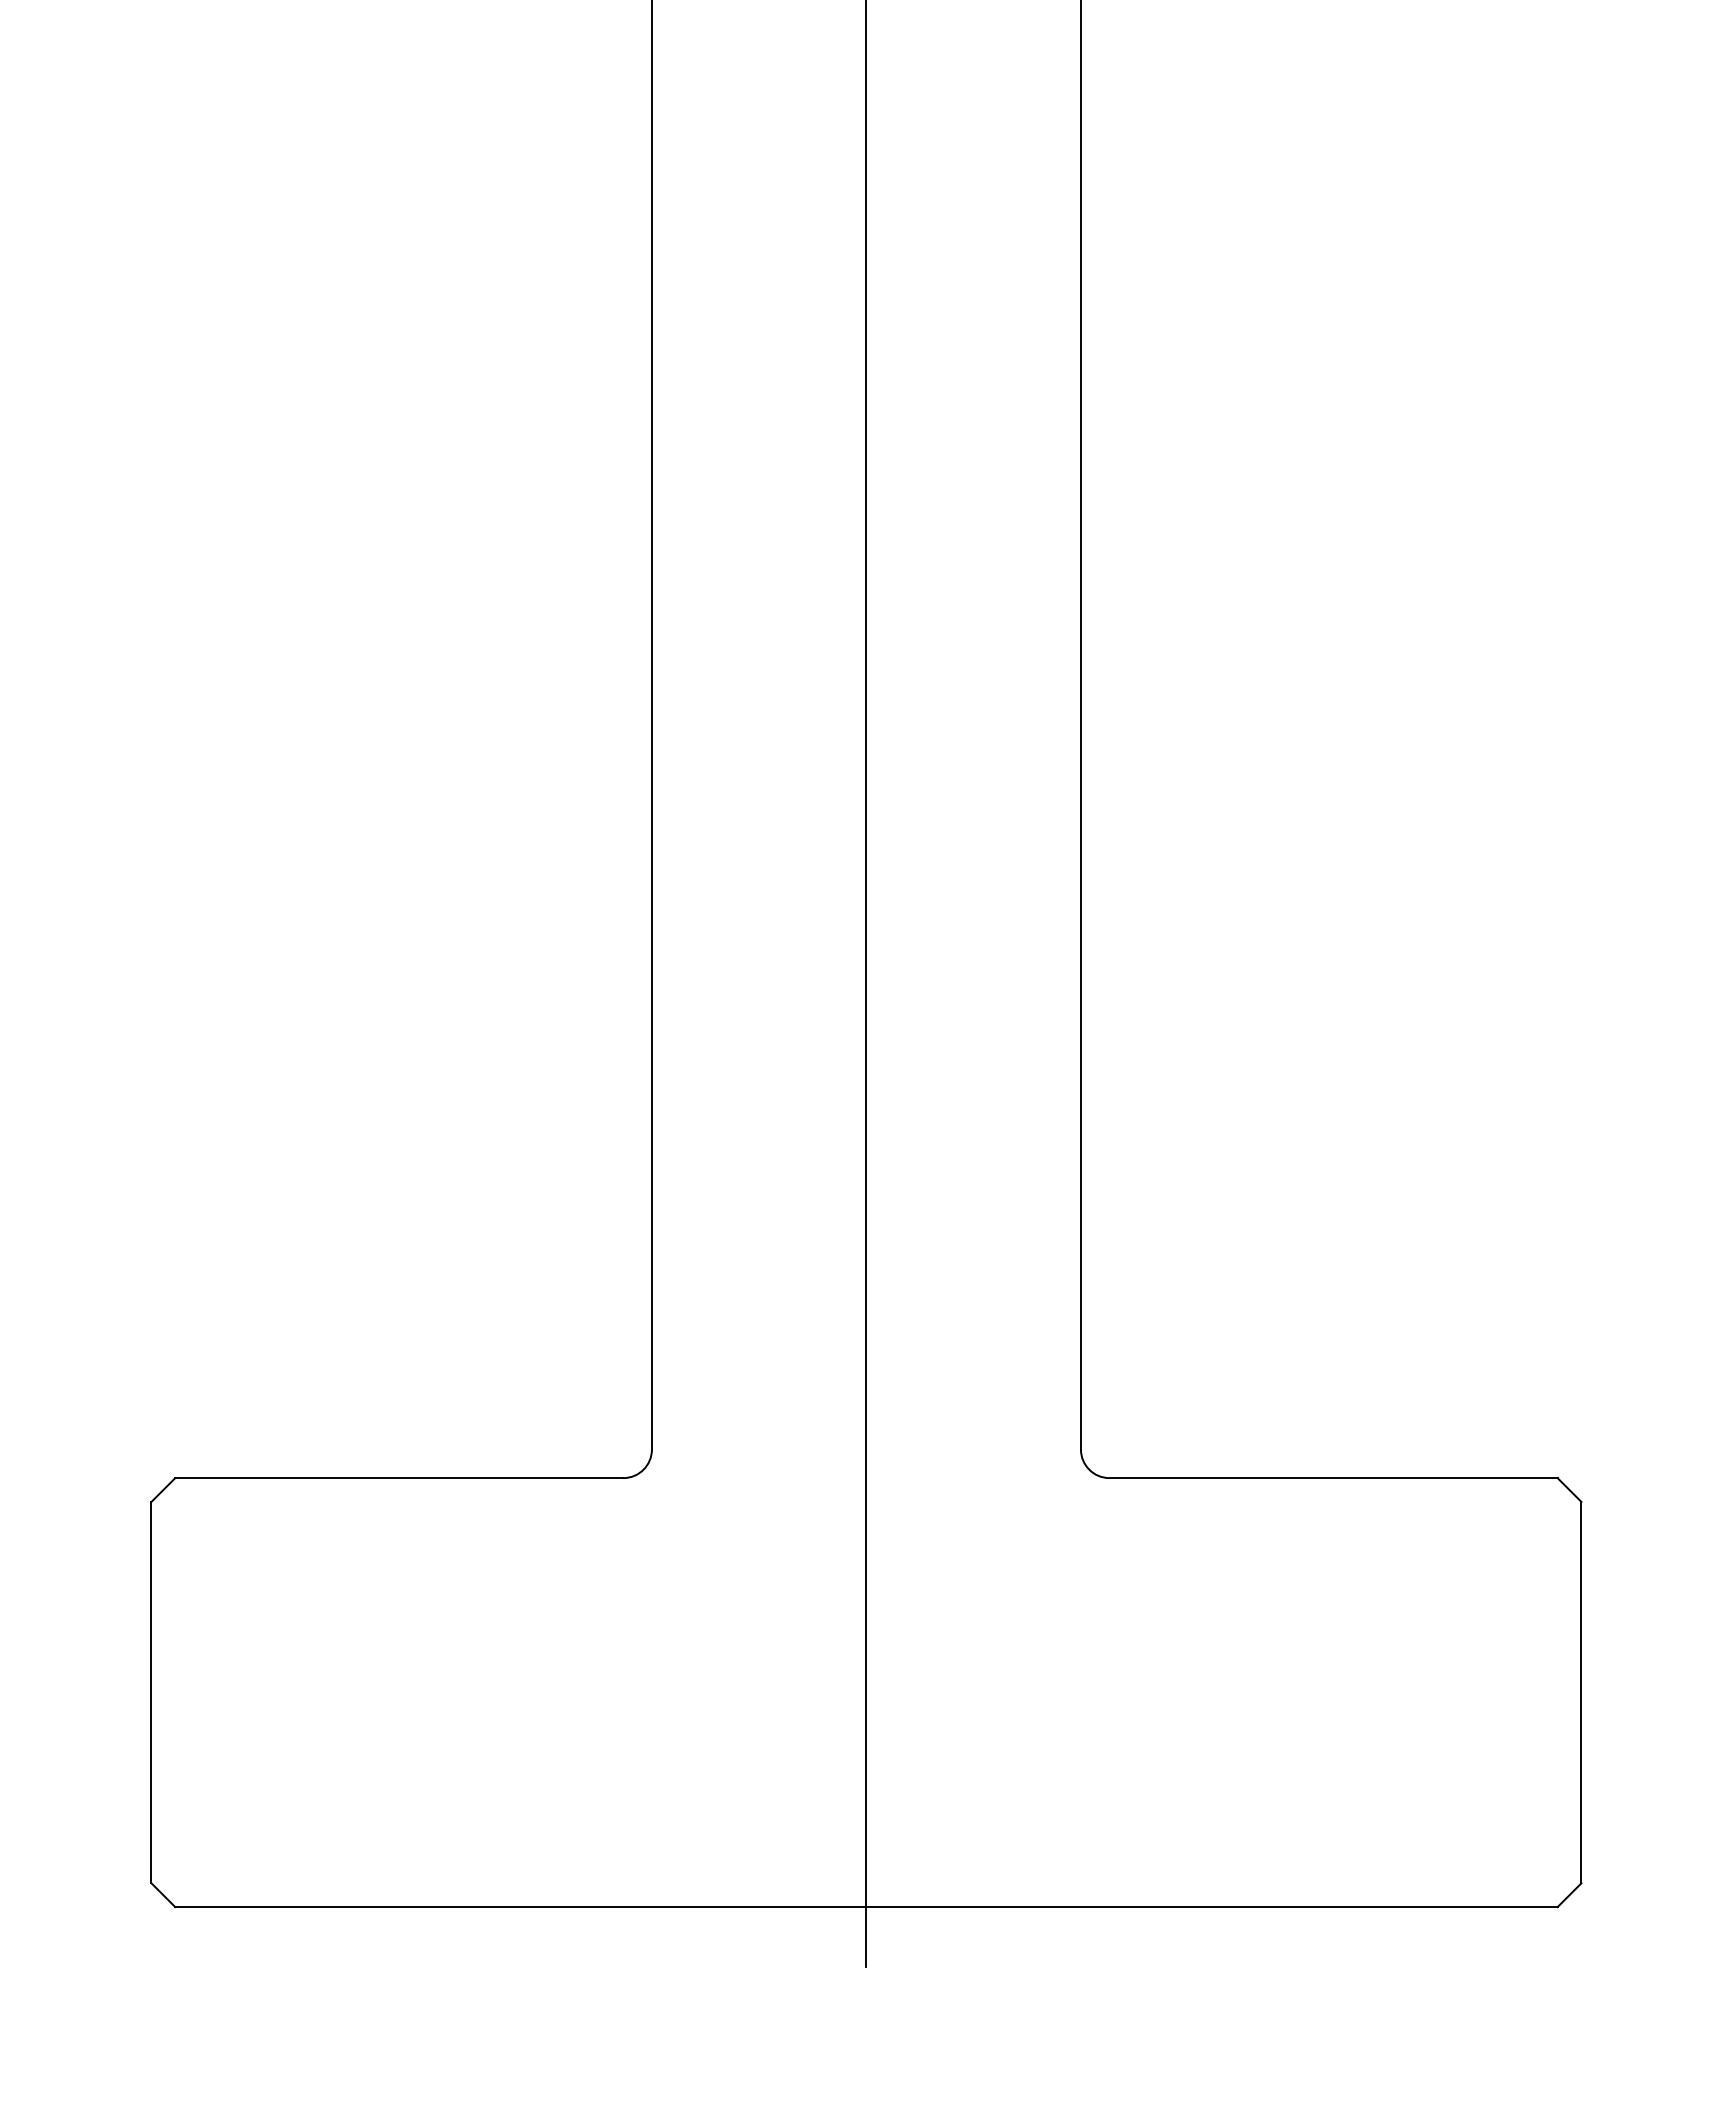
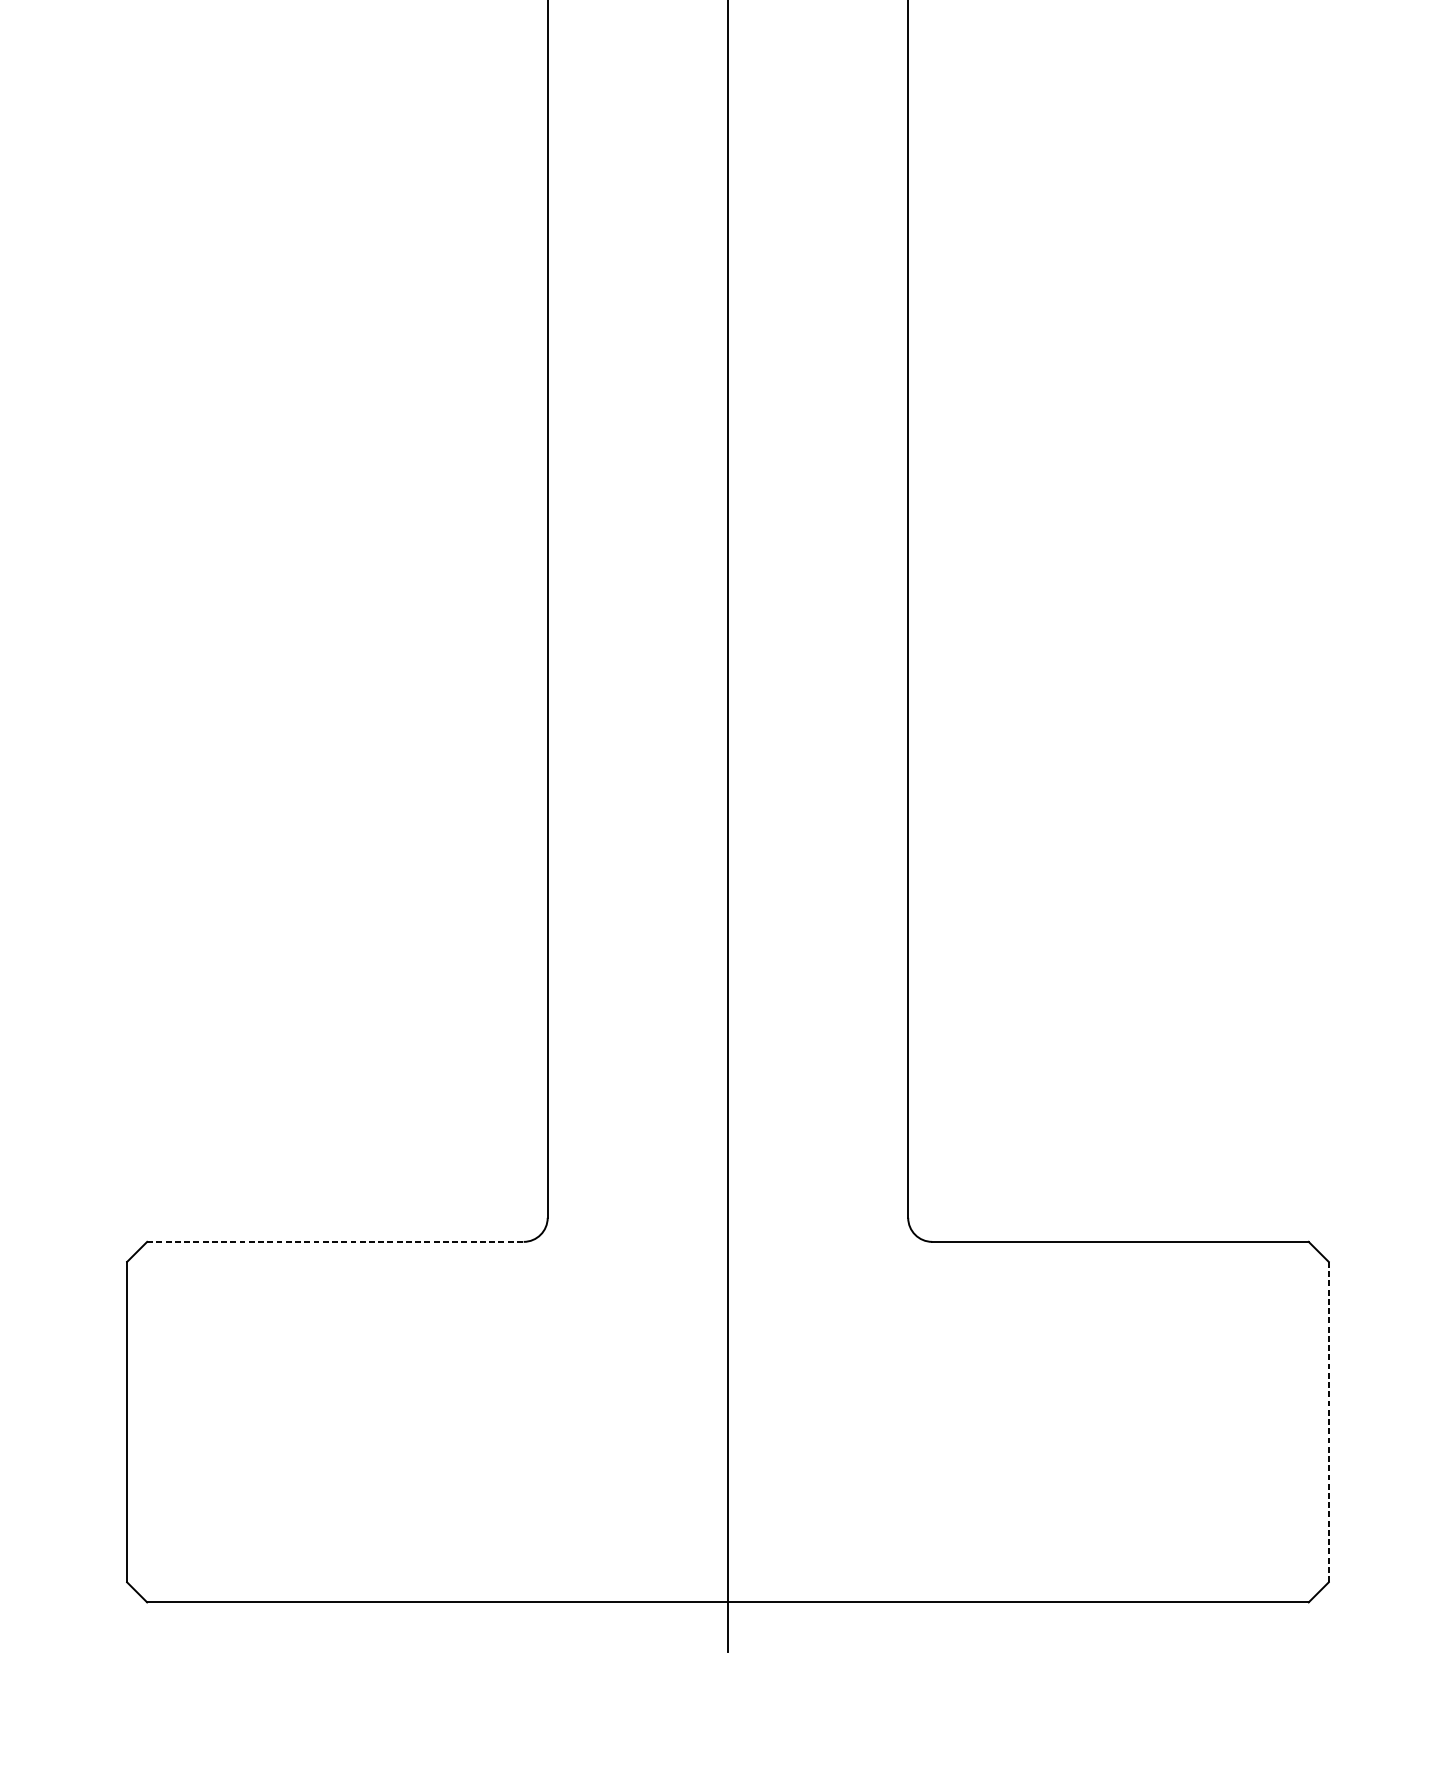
line: (399, 1478) -> (335, 1242), solid -> dashed
line: (1581, 1692) -> (1328, 1422), solid -> dashed

